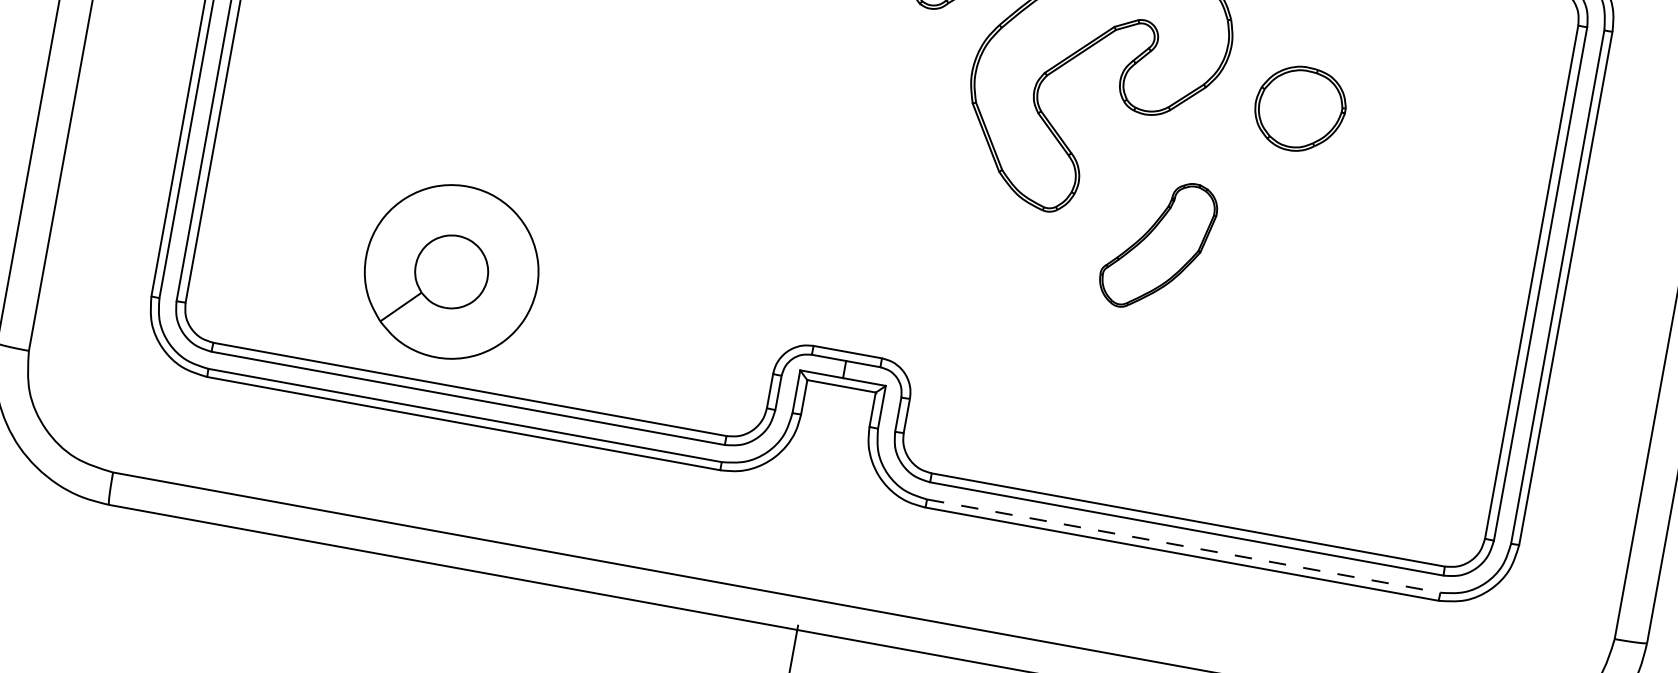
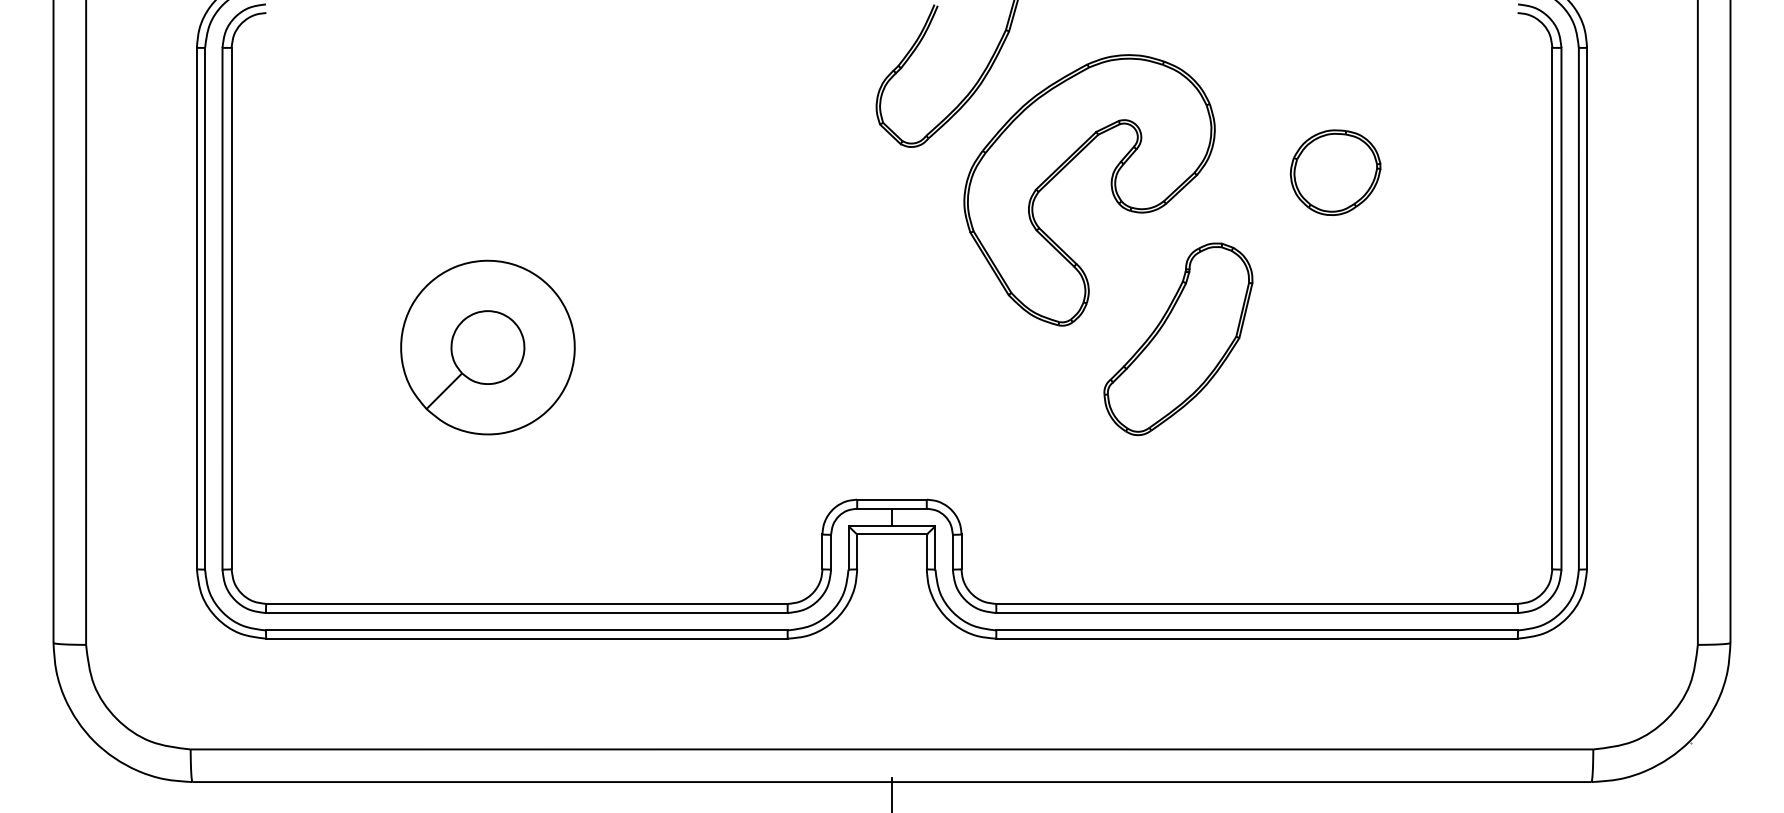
part: (1300, 108) -> (1335, 172), moved
part: (1158, 245) -> (1178, 339), size x1.43
part: (451, 271) -> (487, 347), moved
line: (1184, 546) -> (1257, 630), dashed -> solid

